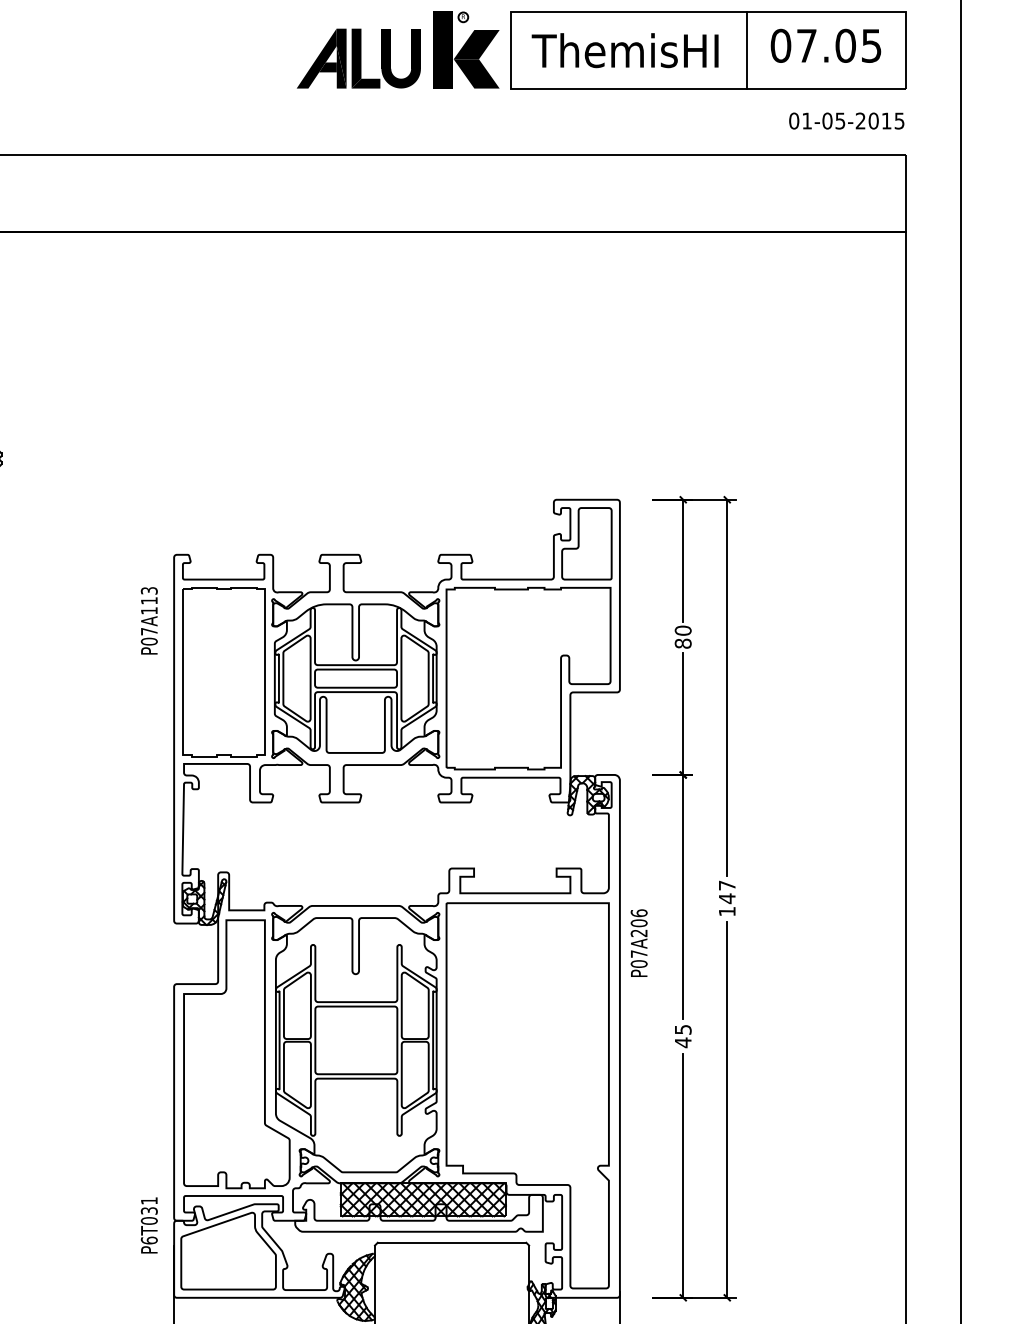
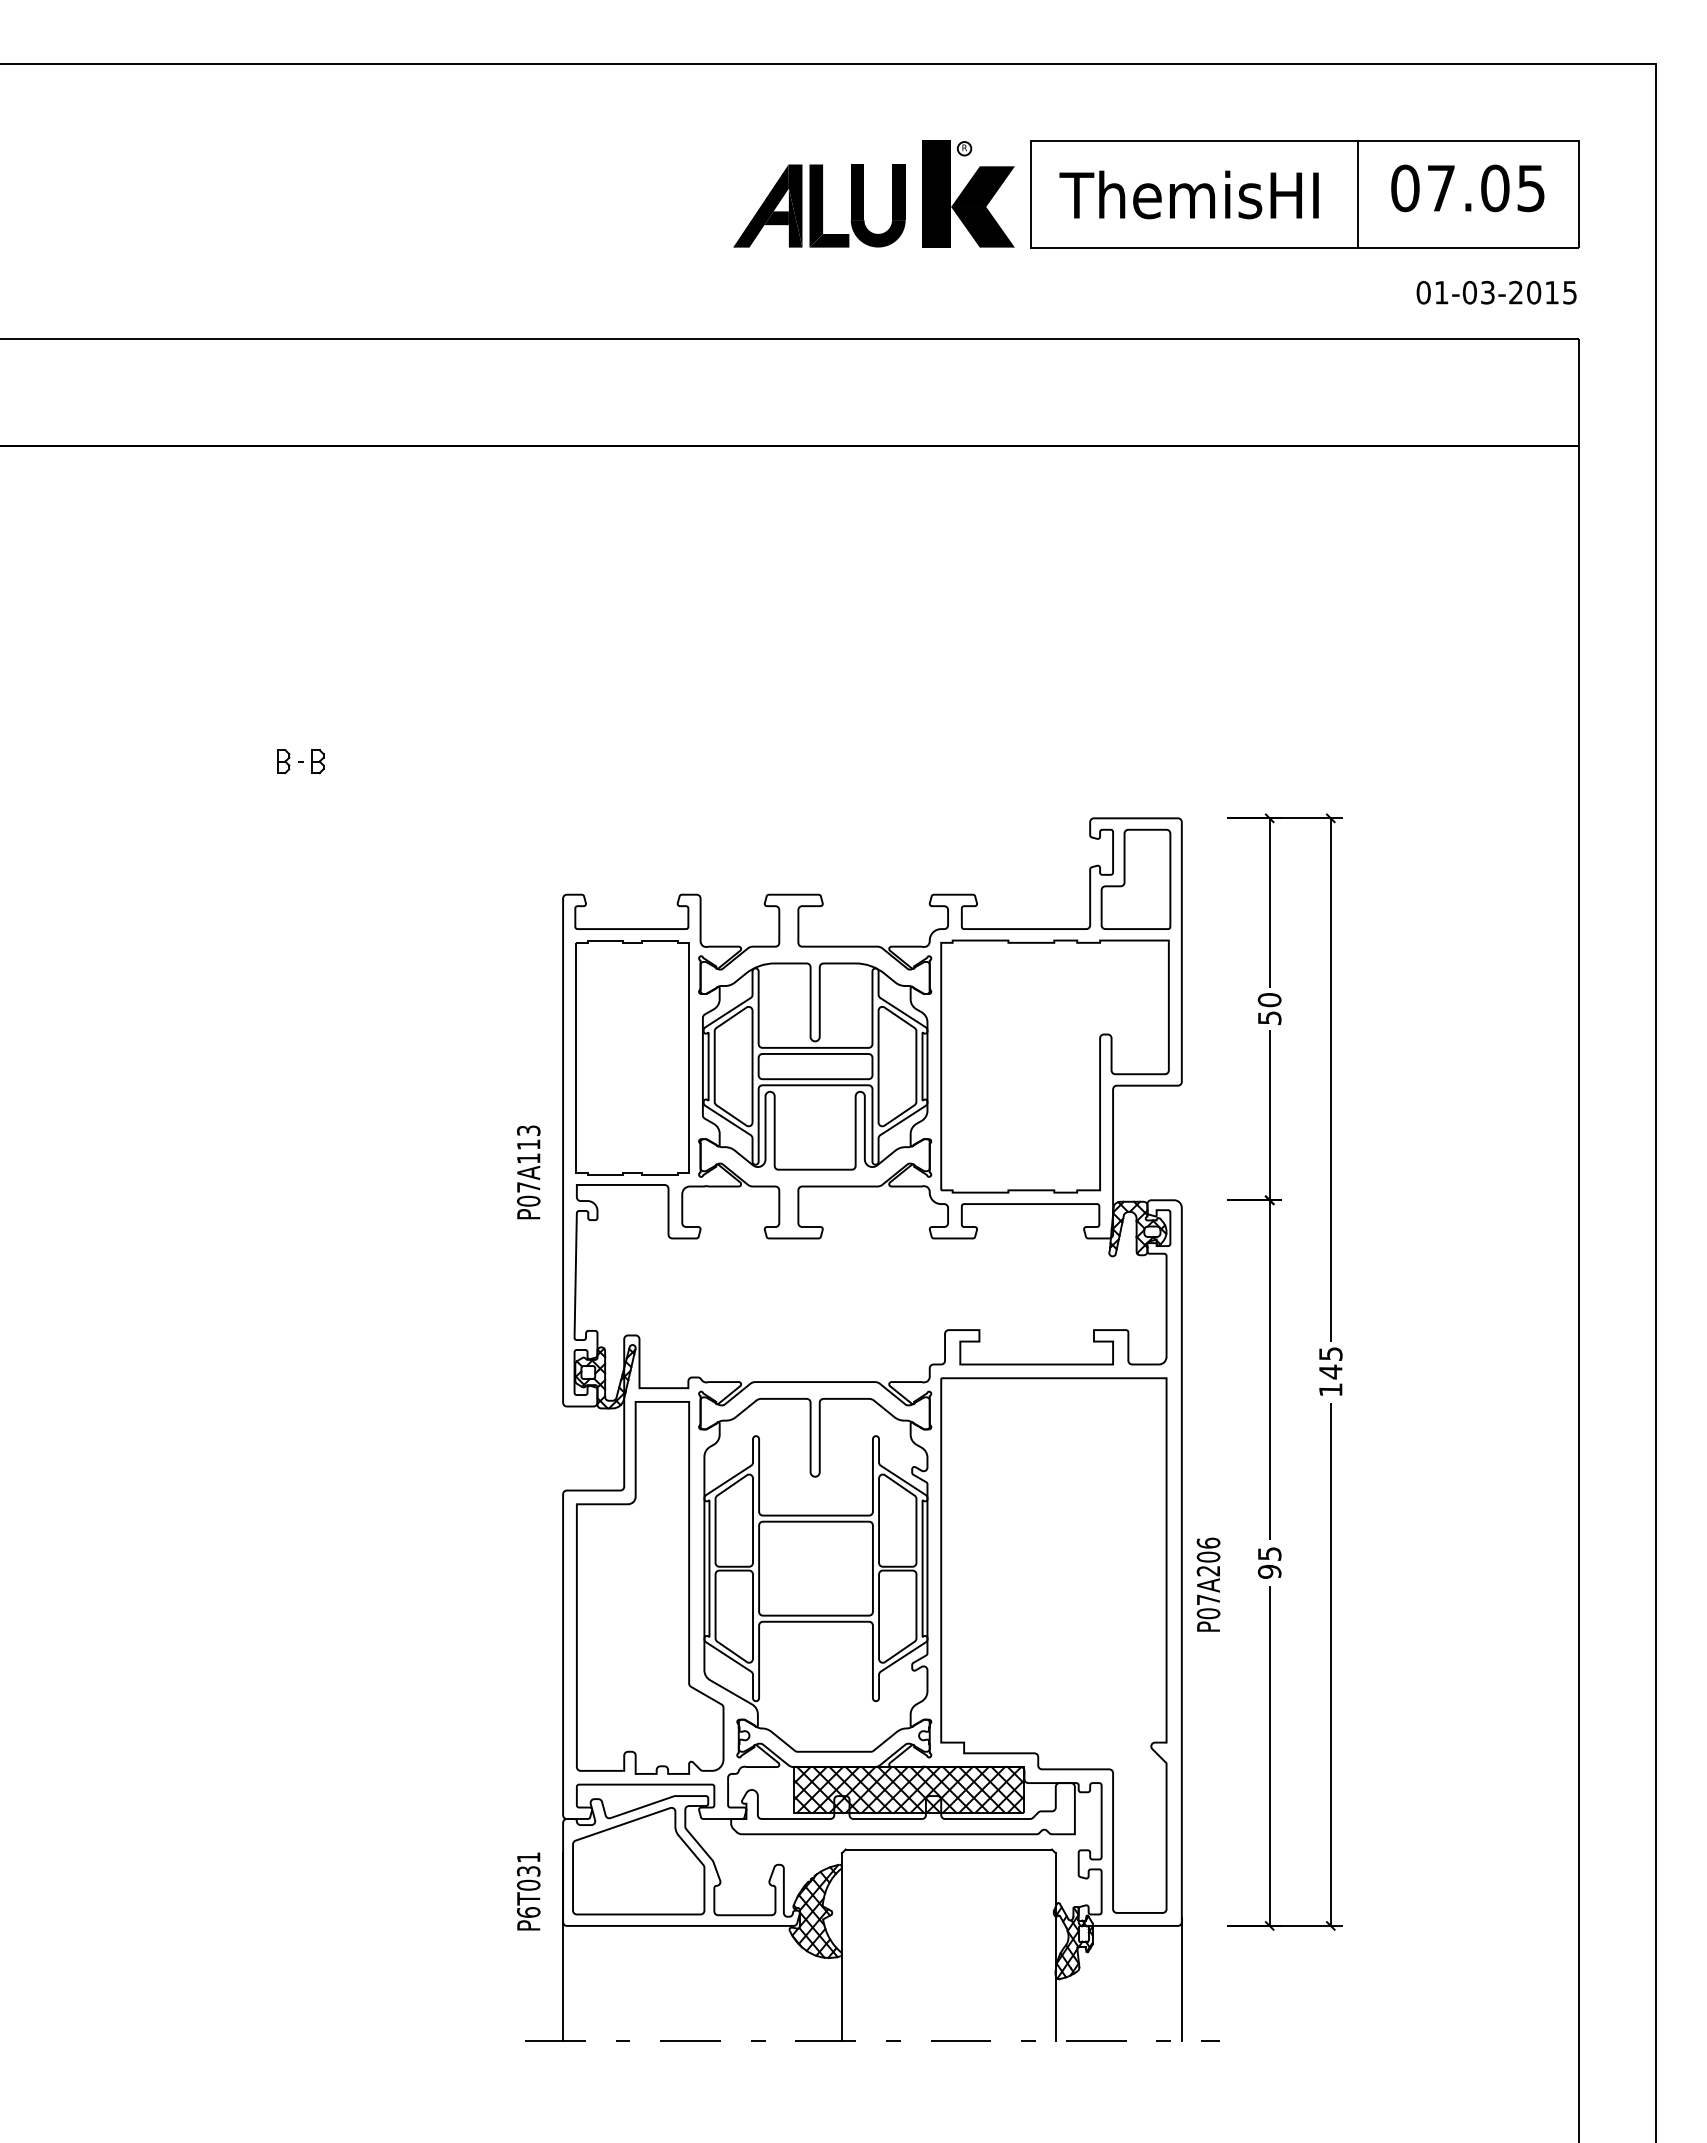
text: (840, 120) -> (1487, 291), 01-05-2015 -> 01-03-2015
text: (149, 620) -> (528, 1172), moved
text: (683, 644) -> (1269, 1018), 80 -> 50
text: (727, 885) -> (1330, 1353), 147 -> 145
text: (639, 943) -> (1208, 1584), moved
text: (683, 1042) -> (1269, 1571), 45 -> 95
text: (149, 1225) -> (528, 1891), moved

